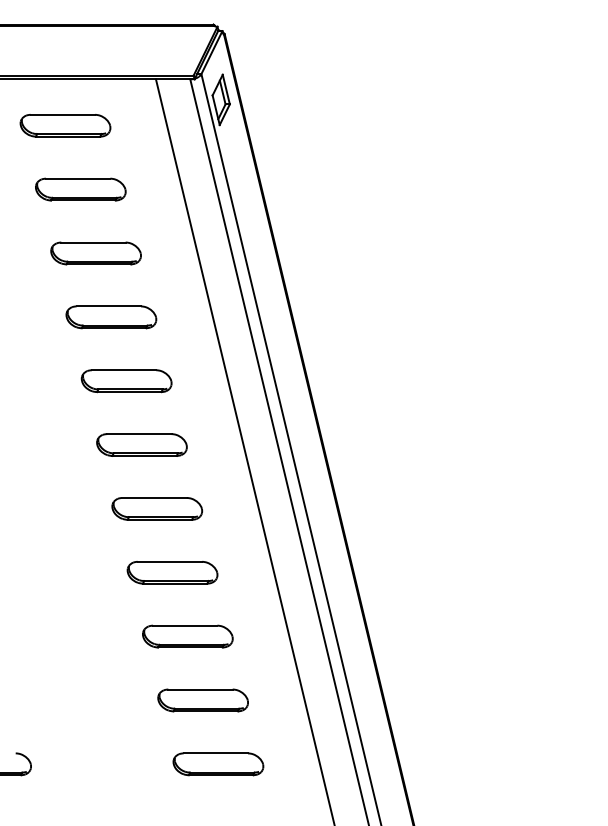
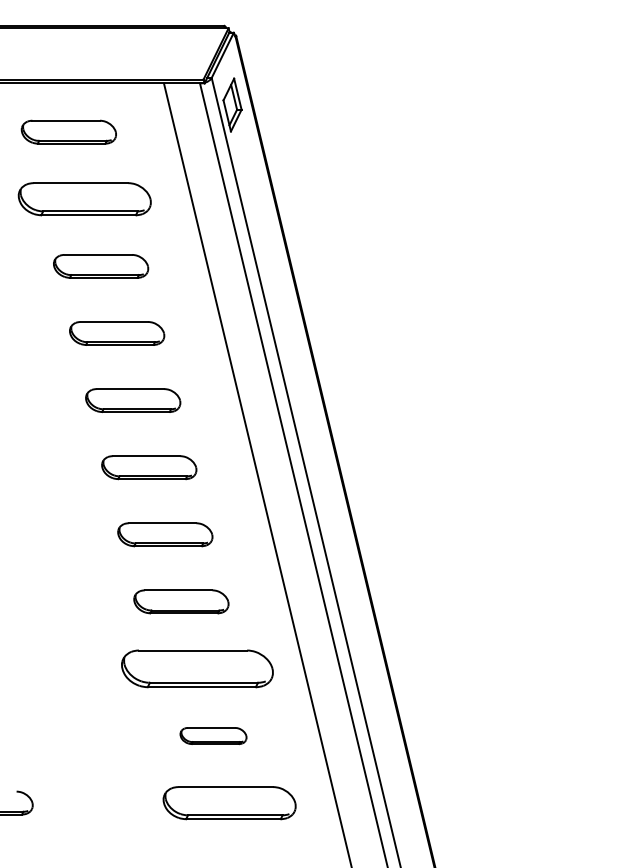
part: (81, 189) -> (85, 199), size x1.4
part: (187, 636) -> (197, 668), size x1.6
part: (203, 699) -> (213, 735), size x0.7
part: (218, 763) -> (229, 802), size x1.4

